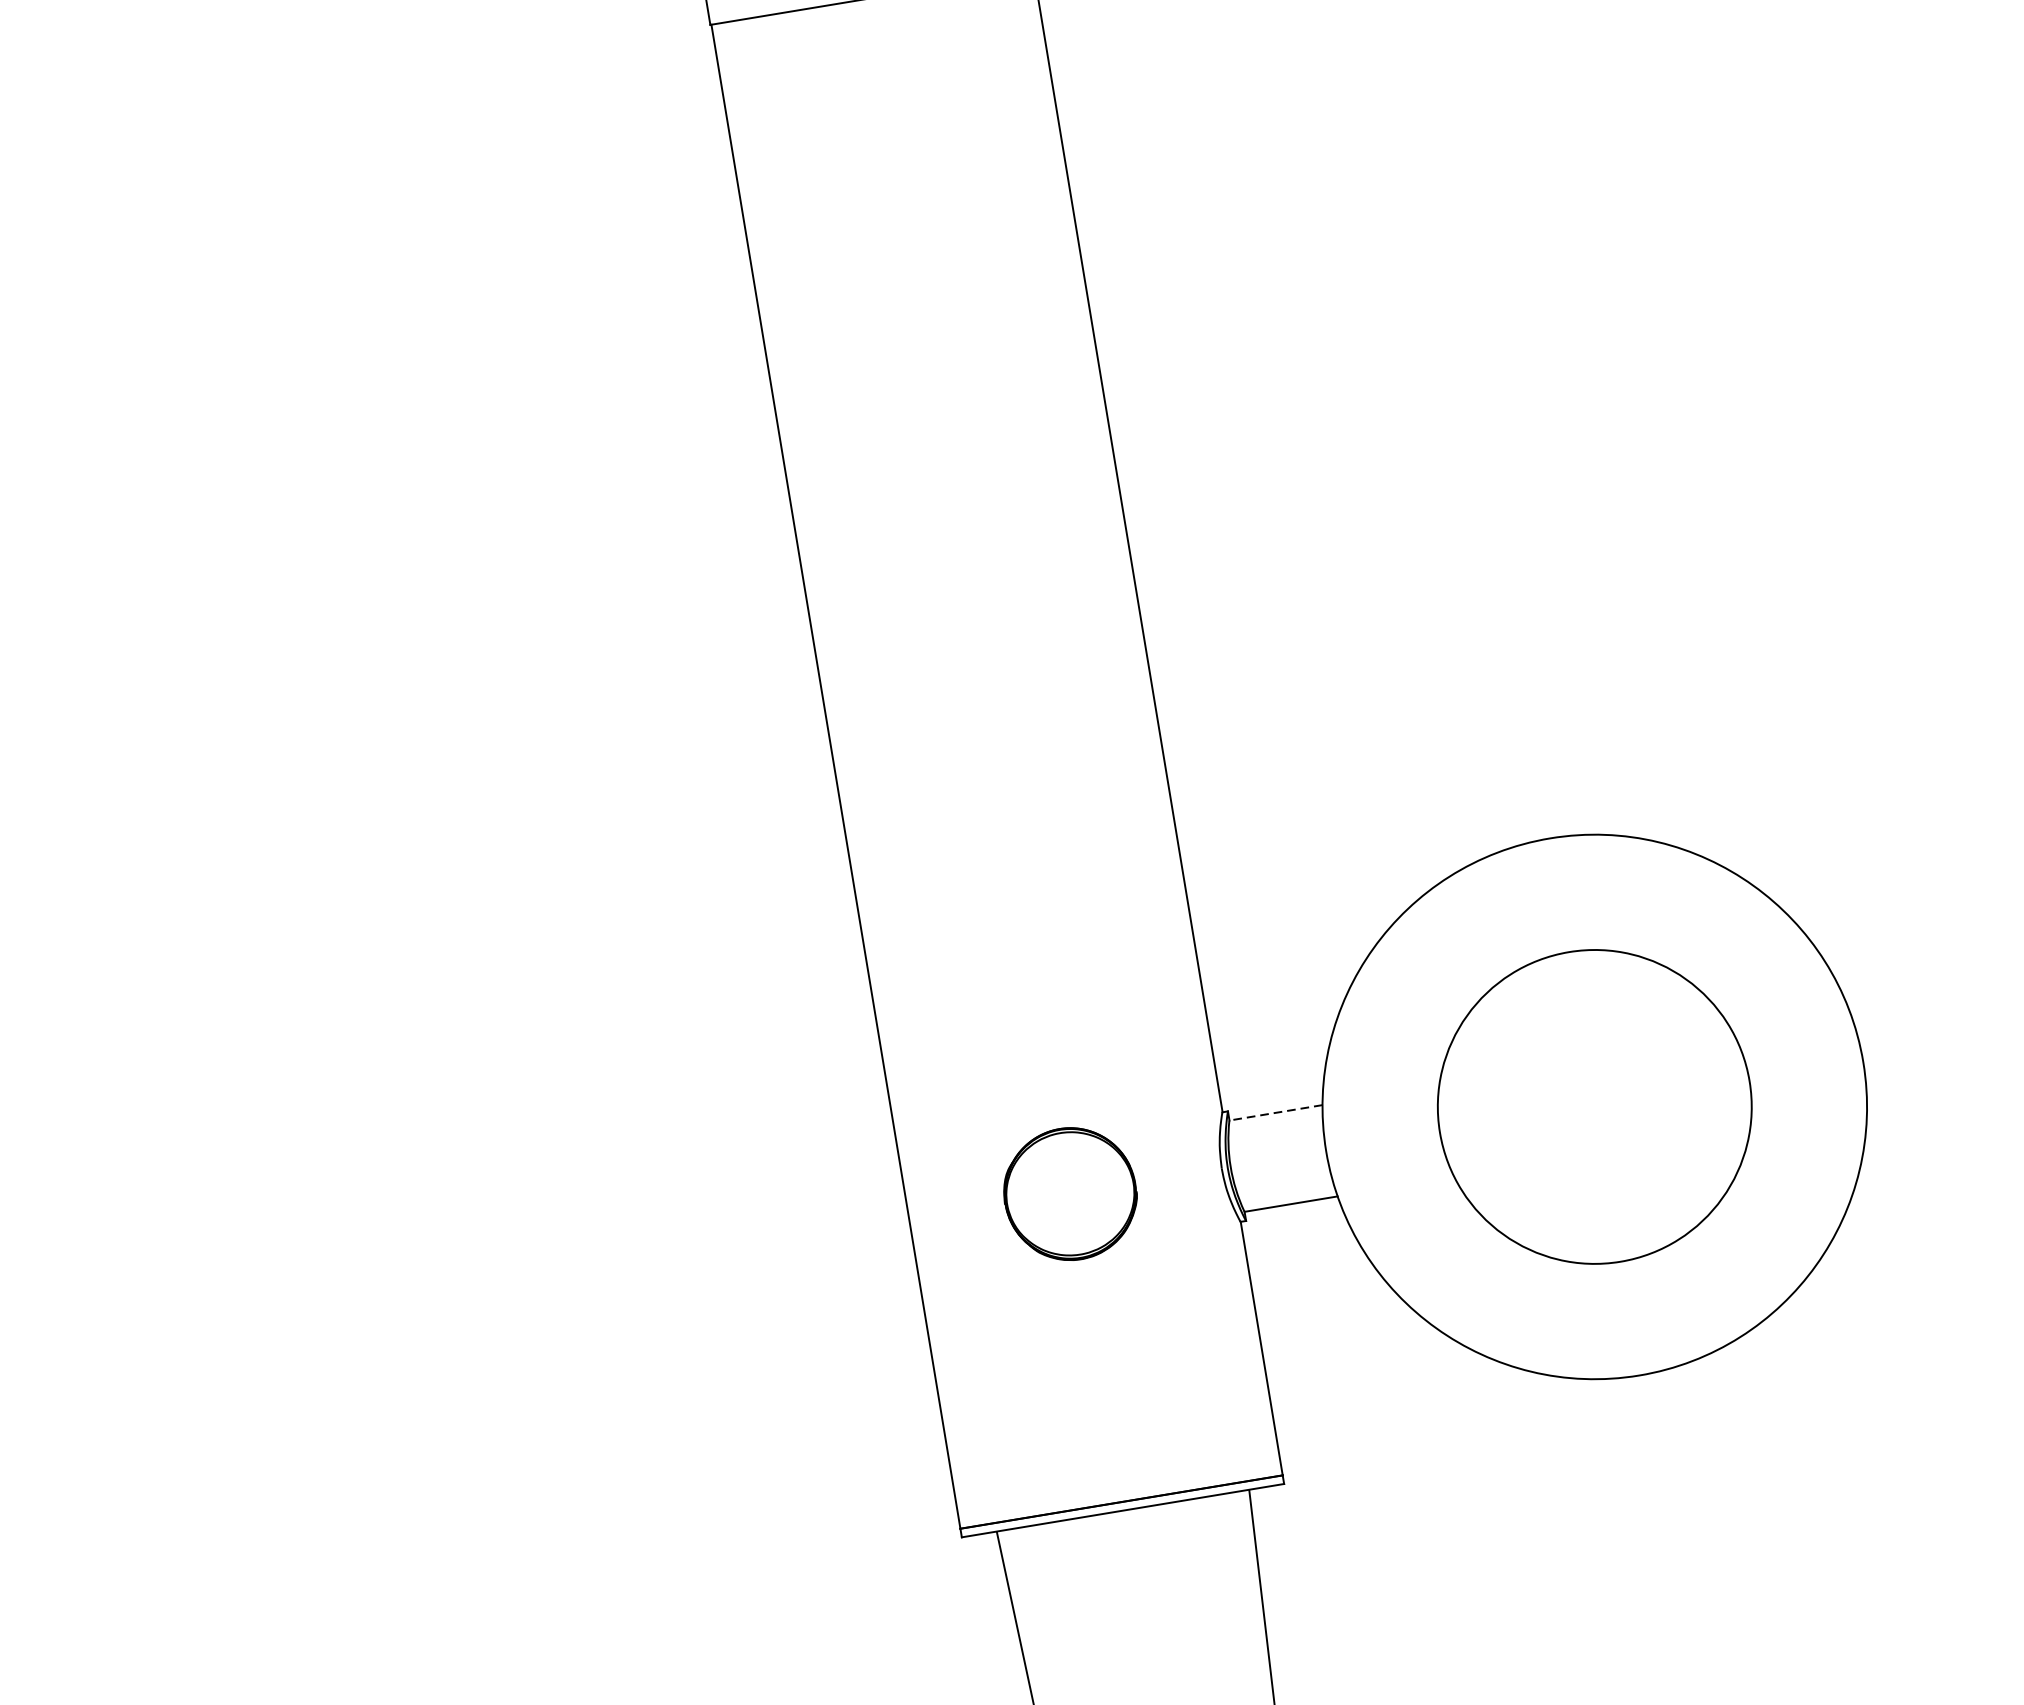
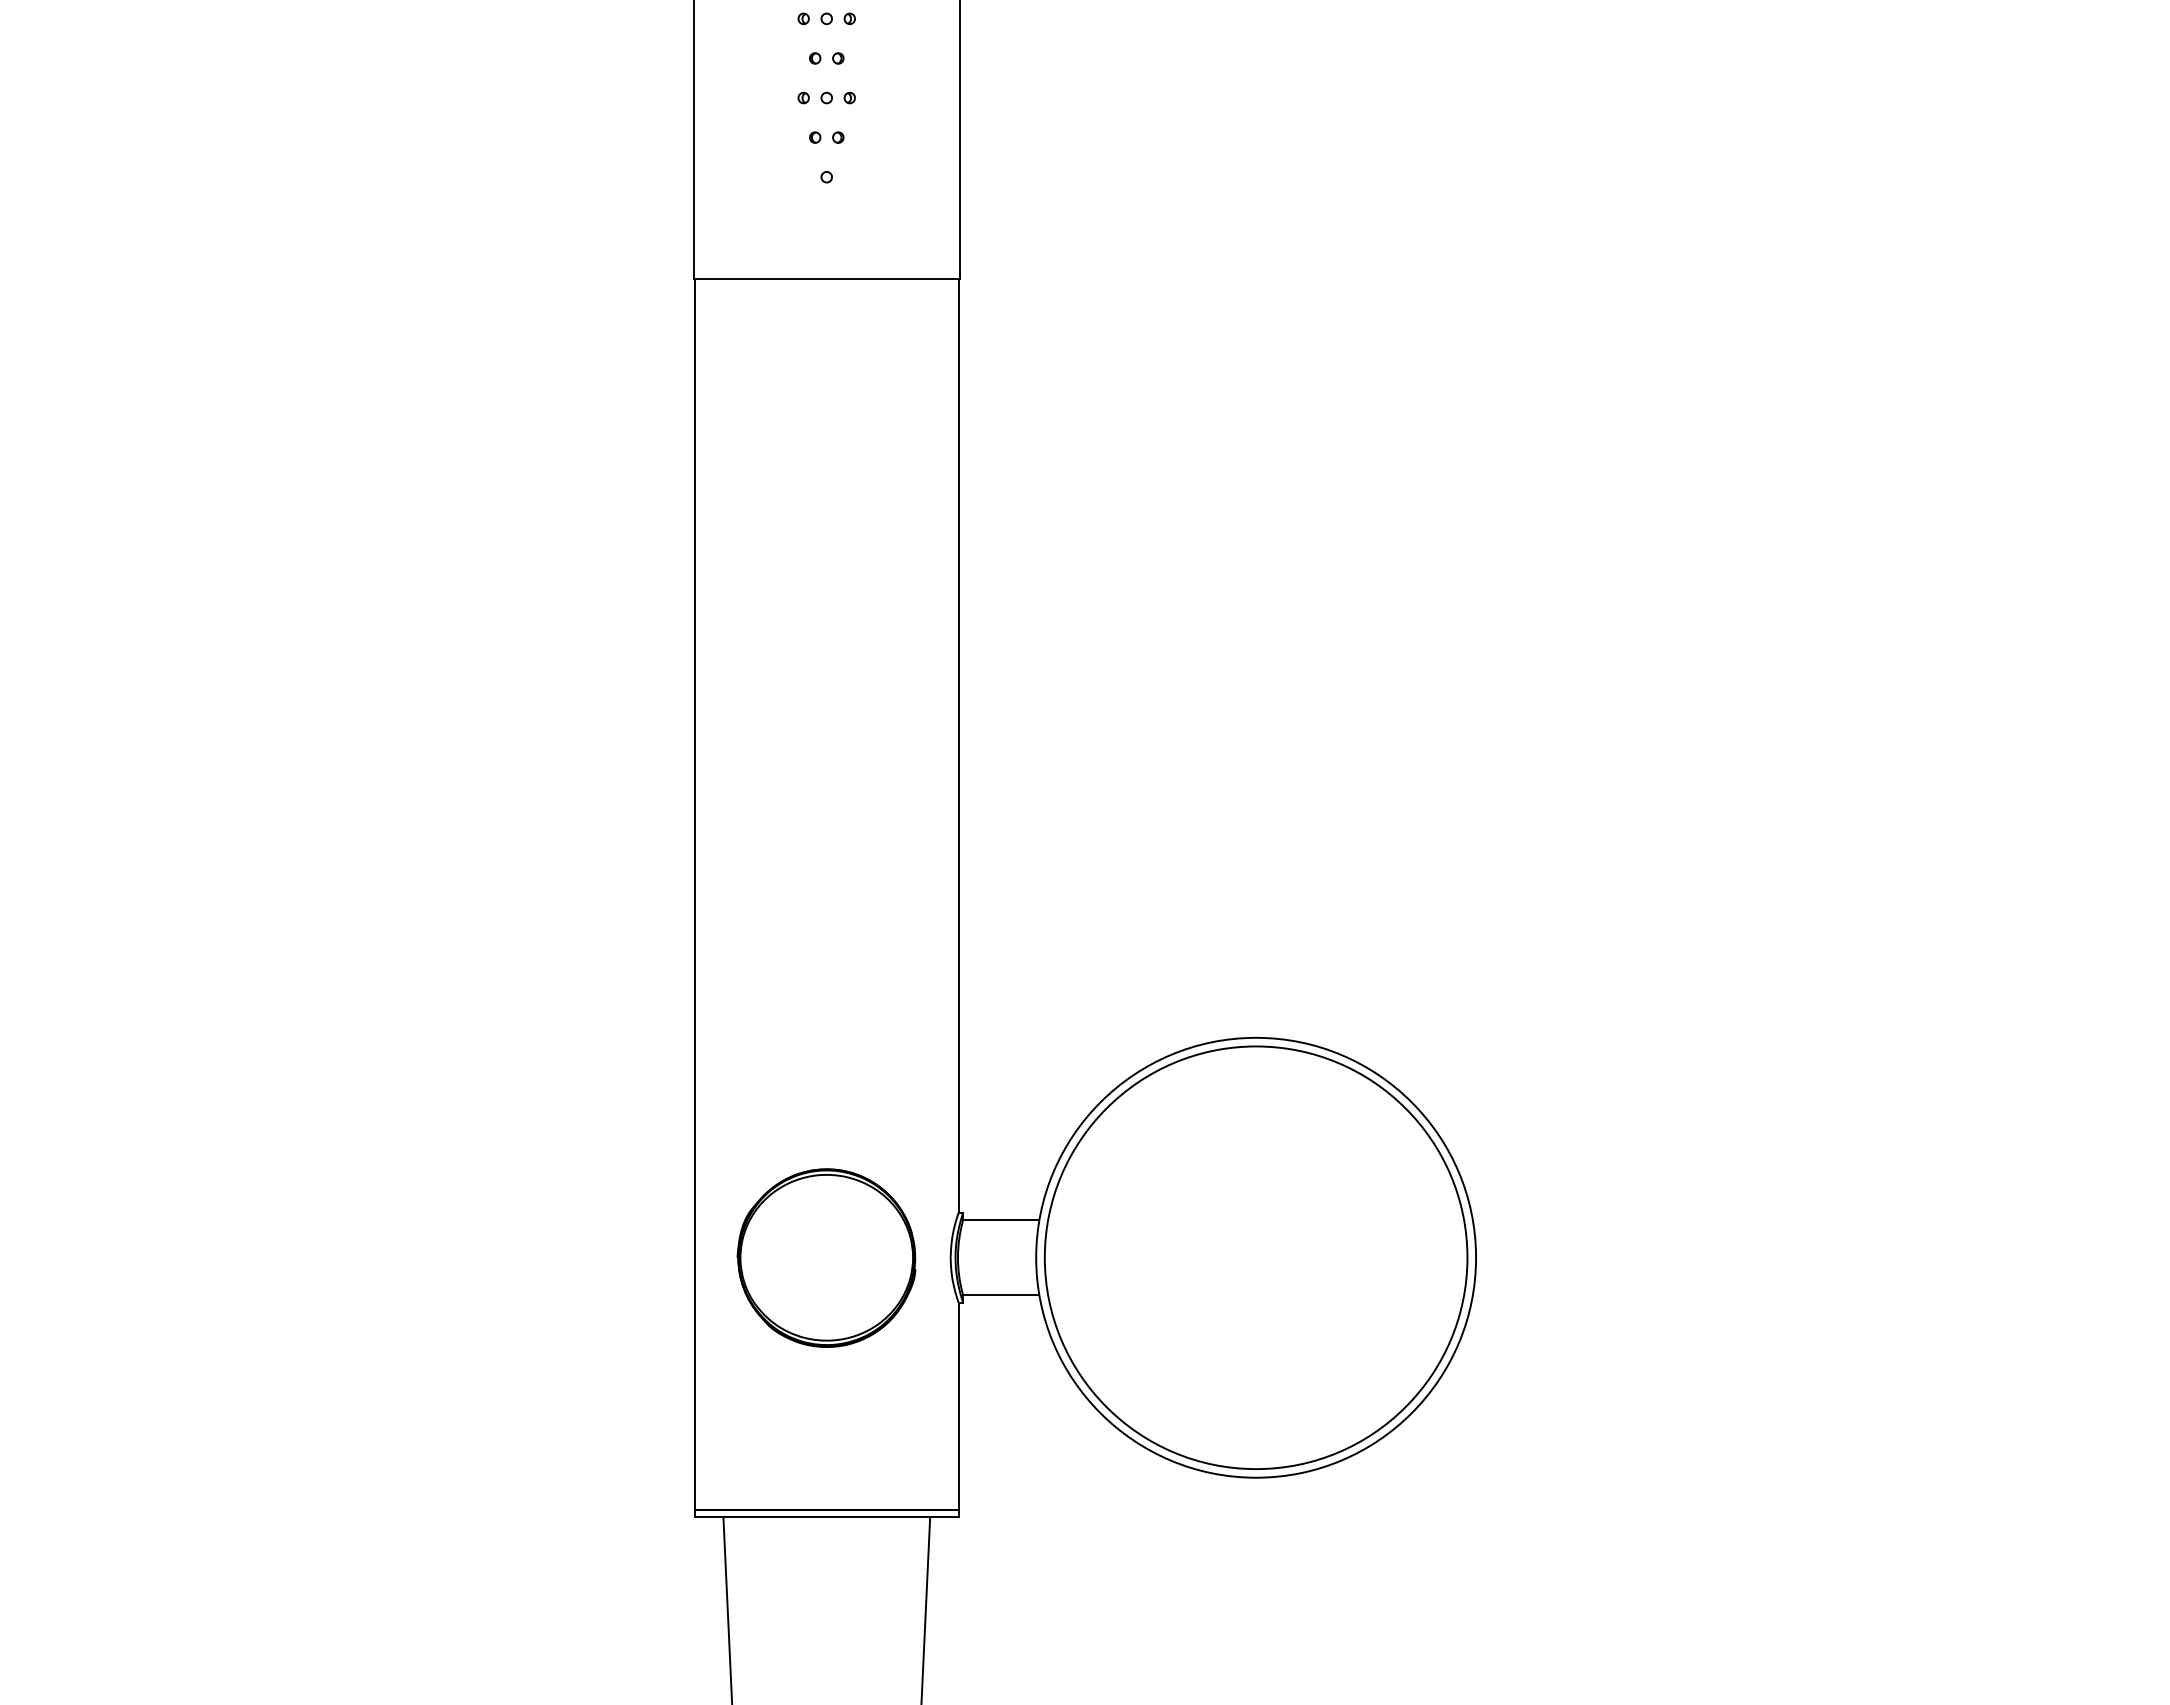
circle: (1593, 1106) -> (1255, 1257), size x1.67
line: (1275, 1113) -> (1000, 1220), dashed -> solid
part: (1070, 1193) -> (826, 1257), size x1.67

